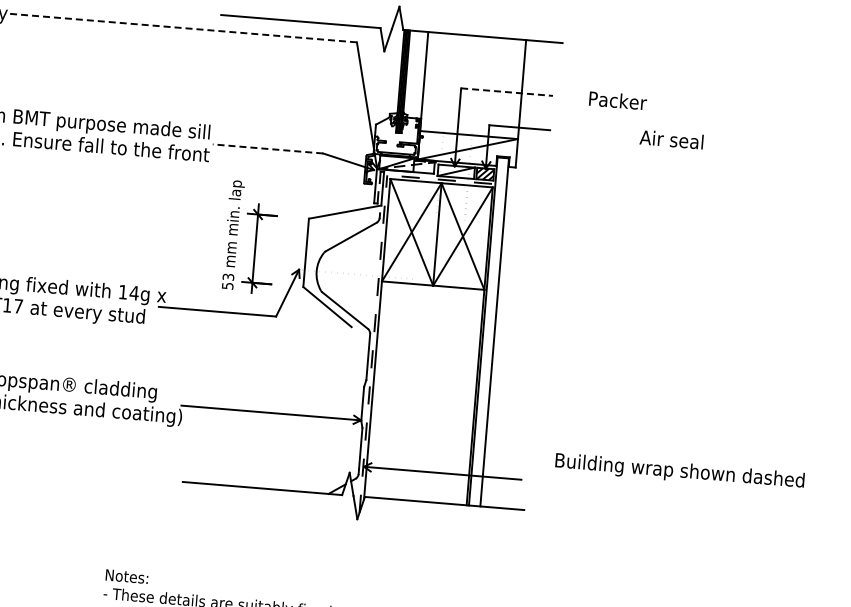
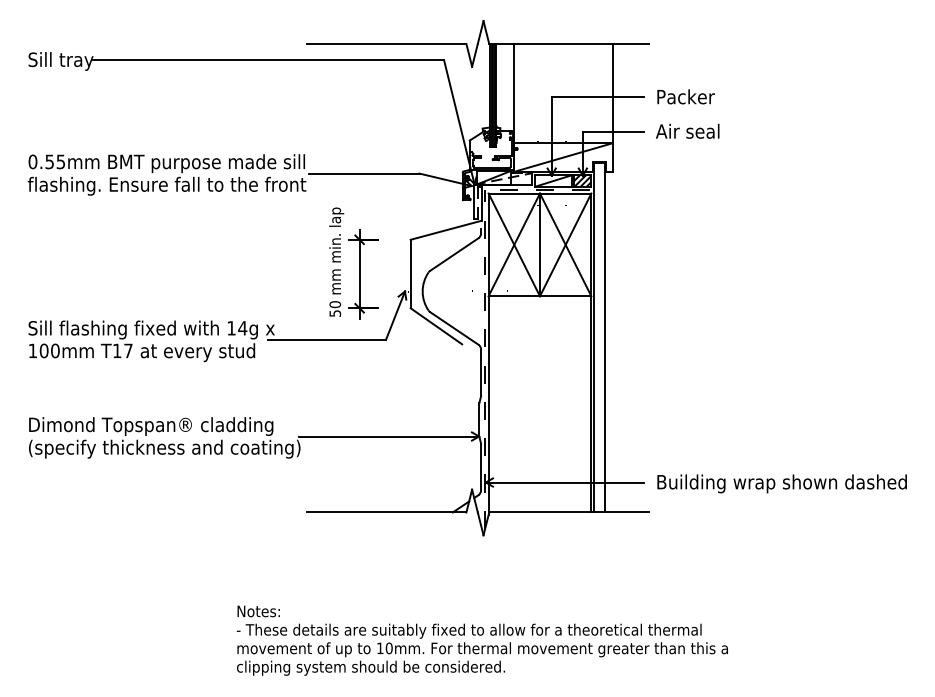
line: (180, 28) -> (267, 60), dashed -> solid
line: (507, 92) -> (598, 97), dashed -> solid
text: (617, 100) -> (685, 96), moved
text: (671, 138) -> (687, 130), moved
line: (267, 148) -> (363, 173), dashed -> solid
text: (228, 277) -> (335, 304), 53 -> 50
text: (679, 471) -> (781, 483), moved

